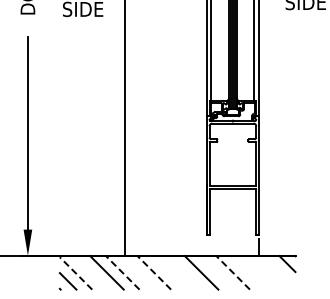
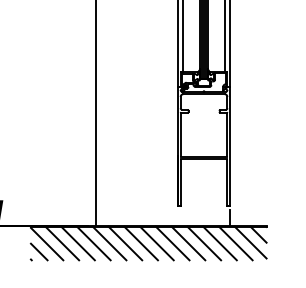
line: (279, 271) -> (250, 242), added
line: (91, 272) -> (62, 243), added
line: (122, 272) -> (93, 243), dashed -> solid
line: (138, 272) -> (109, 243), added
line: (154, 272) -> (125, 243), dashed -> solid
line: (169, 272) -> (140, 243), added
line: (185, 272) -> (156, 243), added
line: (217, 272) -> (188, 243), added
line: (233, 272) -> (204, 243), dashed -> solid
line: (248, 272) -> (219, 243), added
line: (264, 272) -> (235, 243), added
line: (76, 273) -> (47, 244), dashed -> solid

